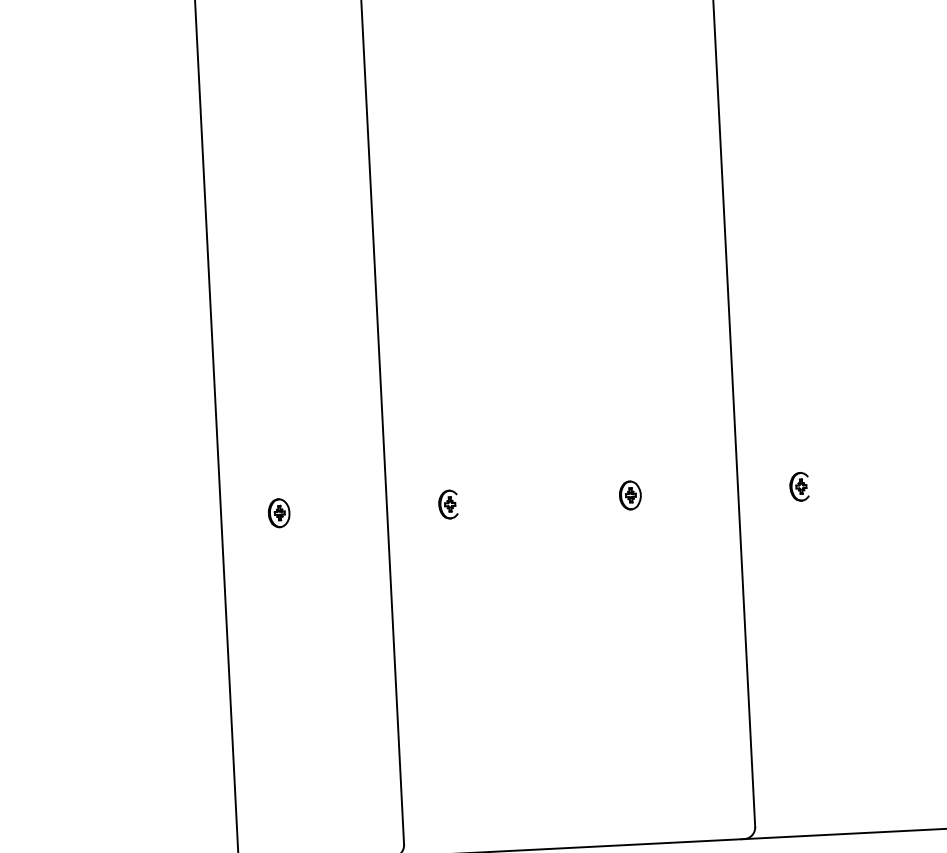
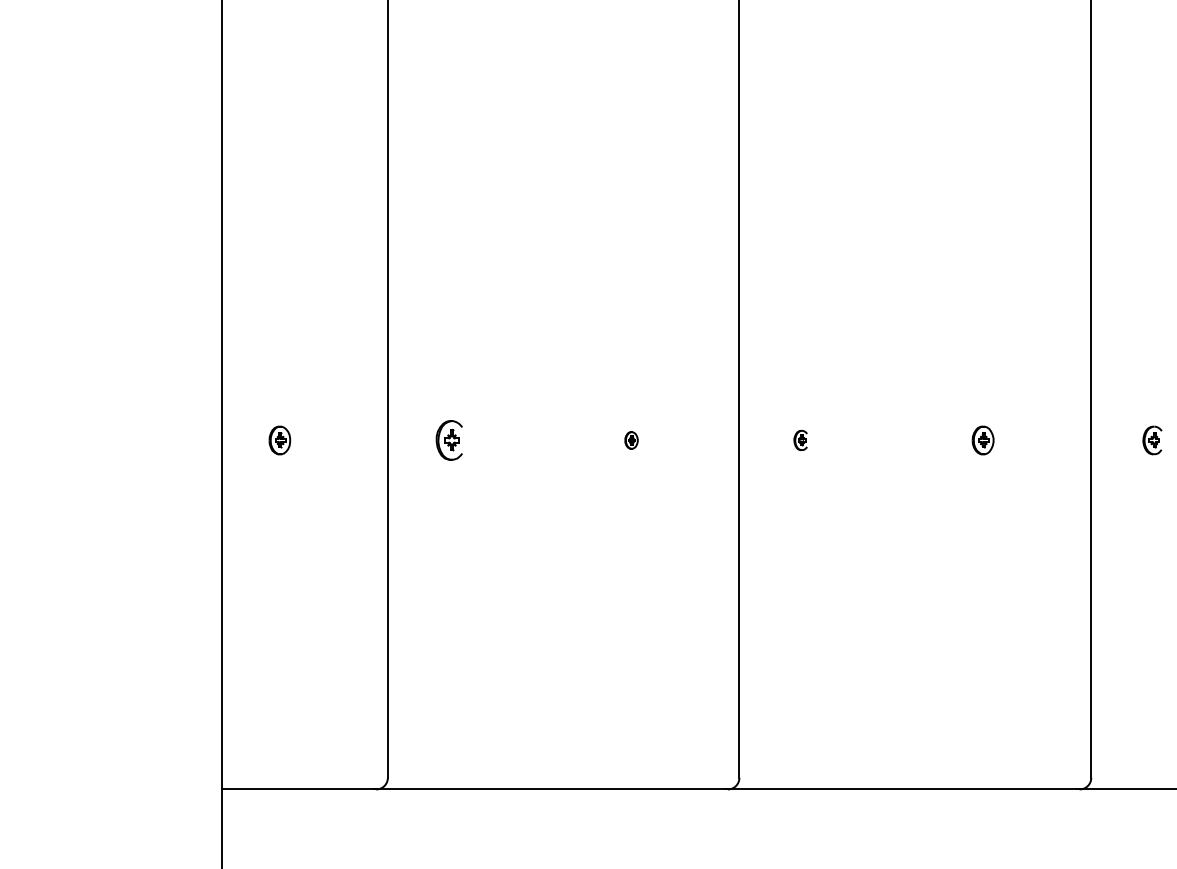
part: (799, 486) -> (800, 440), size x0.7
part: (630, 495) -> (631, 440), size x0.6
part: (447, 504) -> (448, 440), size x1.4

